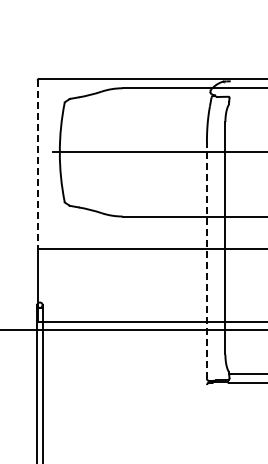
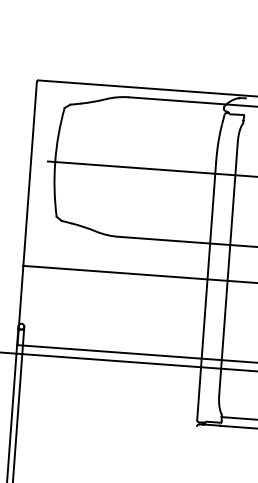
line: (37, 165) -> (29, 174), dashed -> solid
line: (206, 259) -> (206, 290), dashed -> solid

